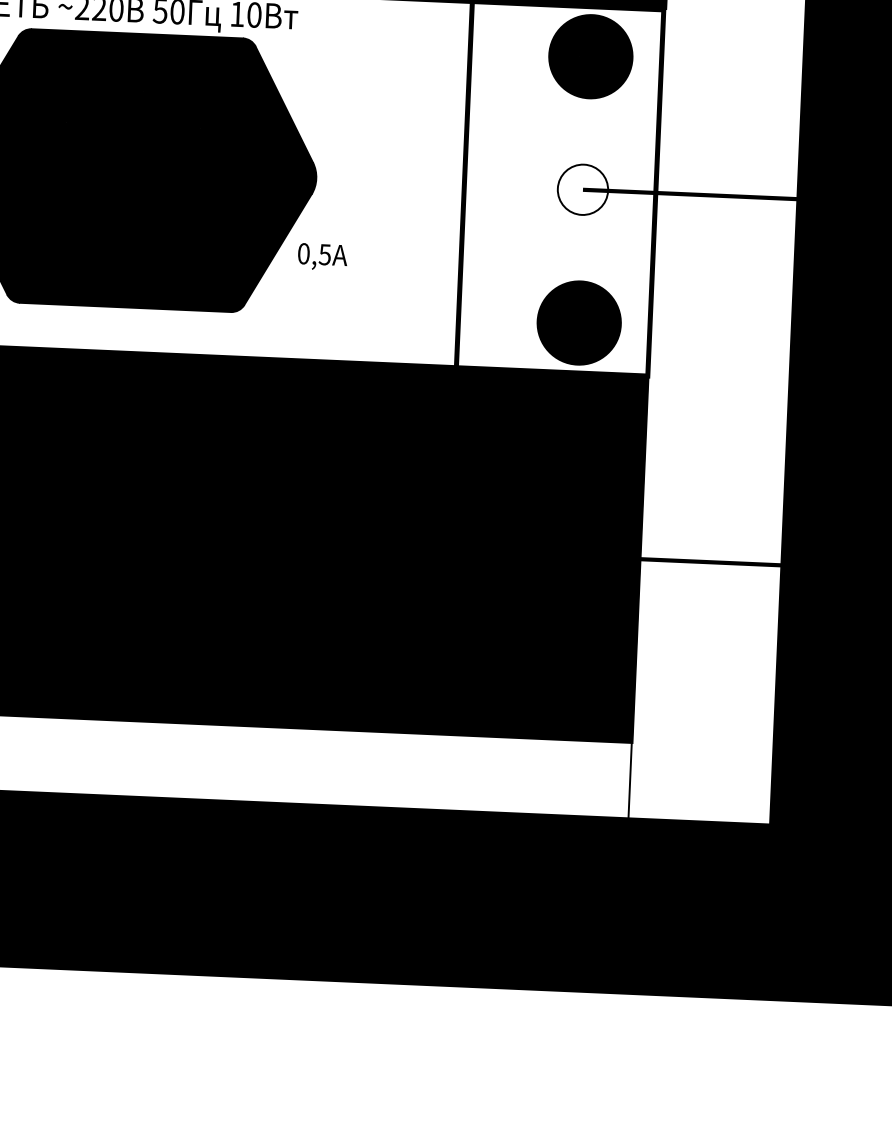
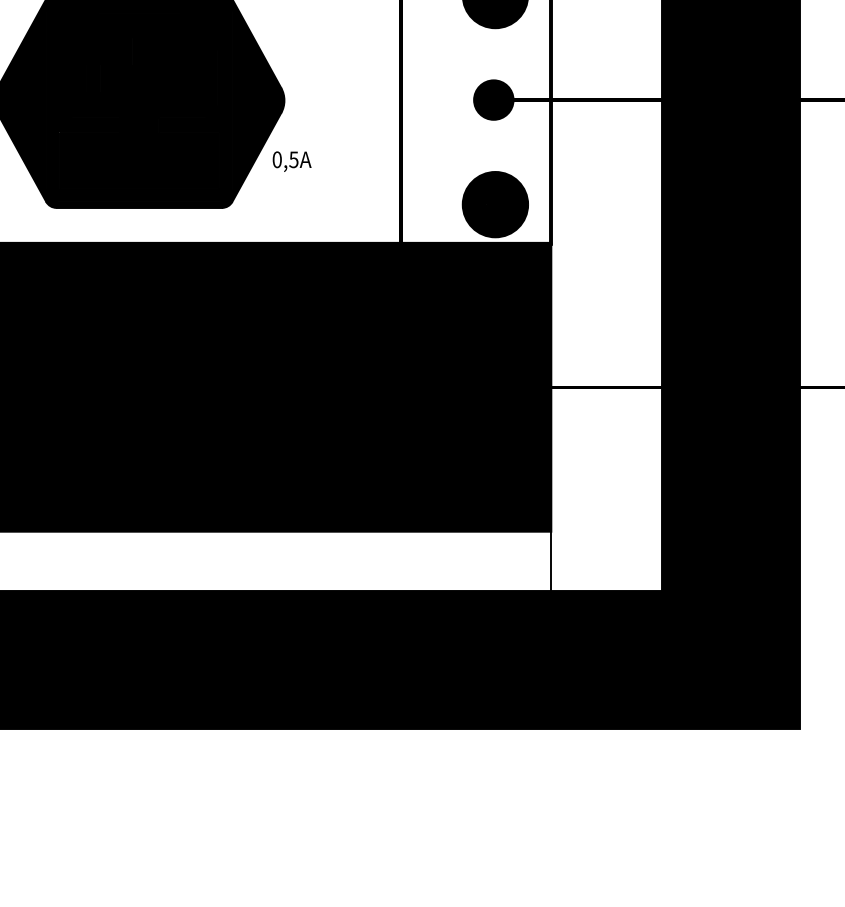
fill: (582, 189) -> (493, 99), added

